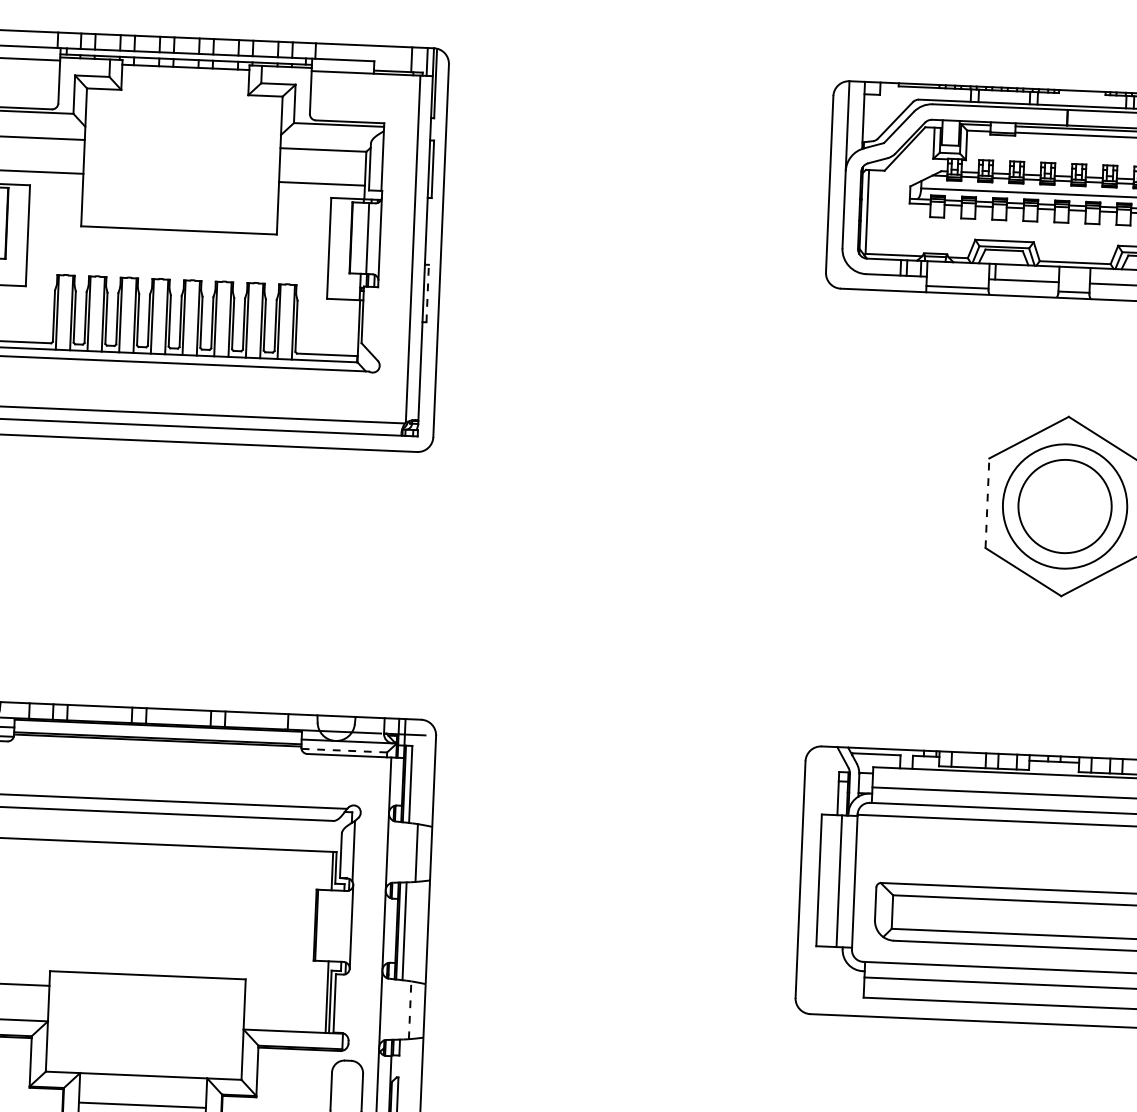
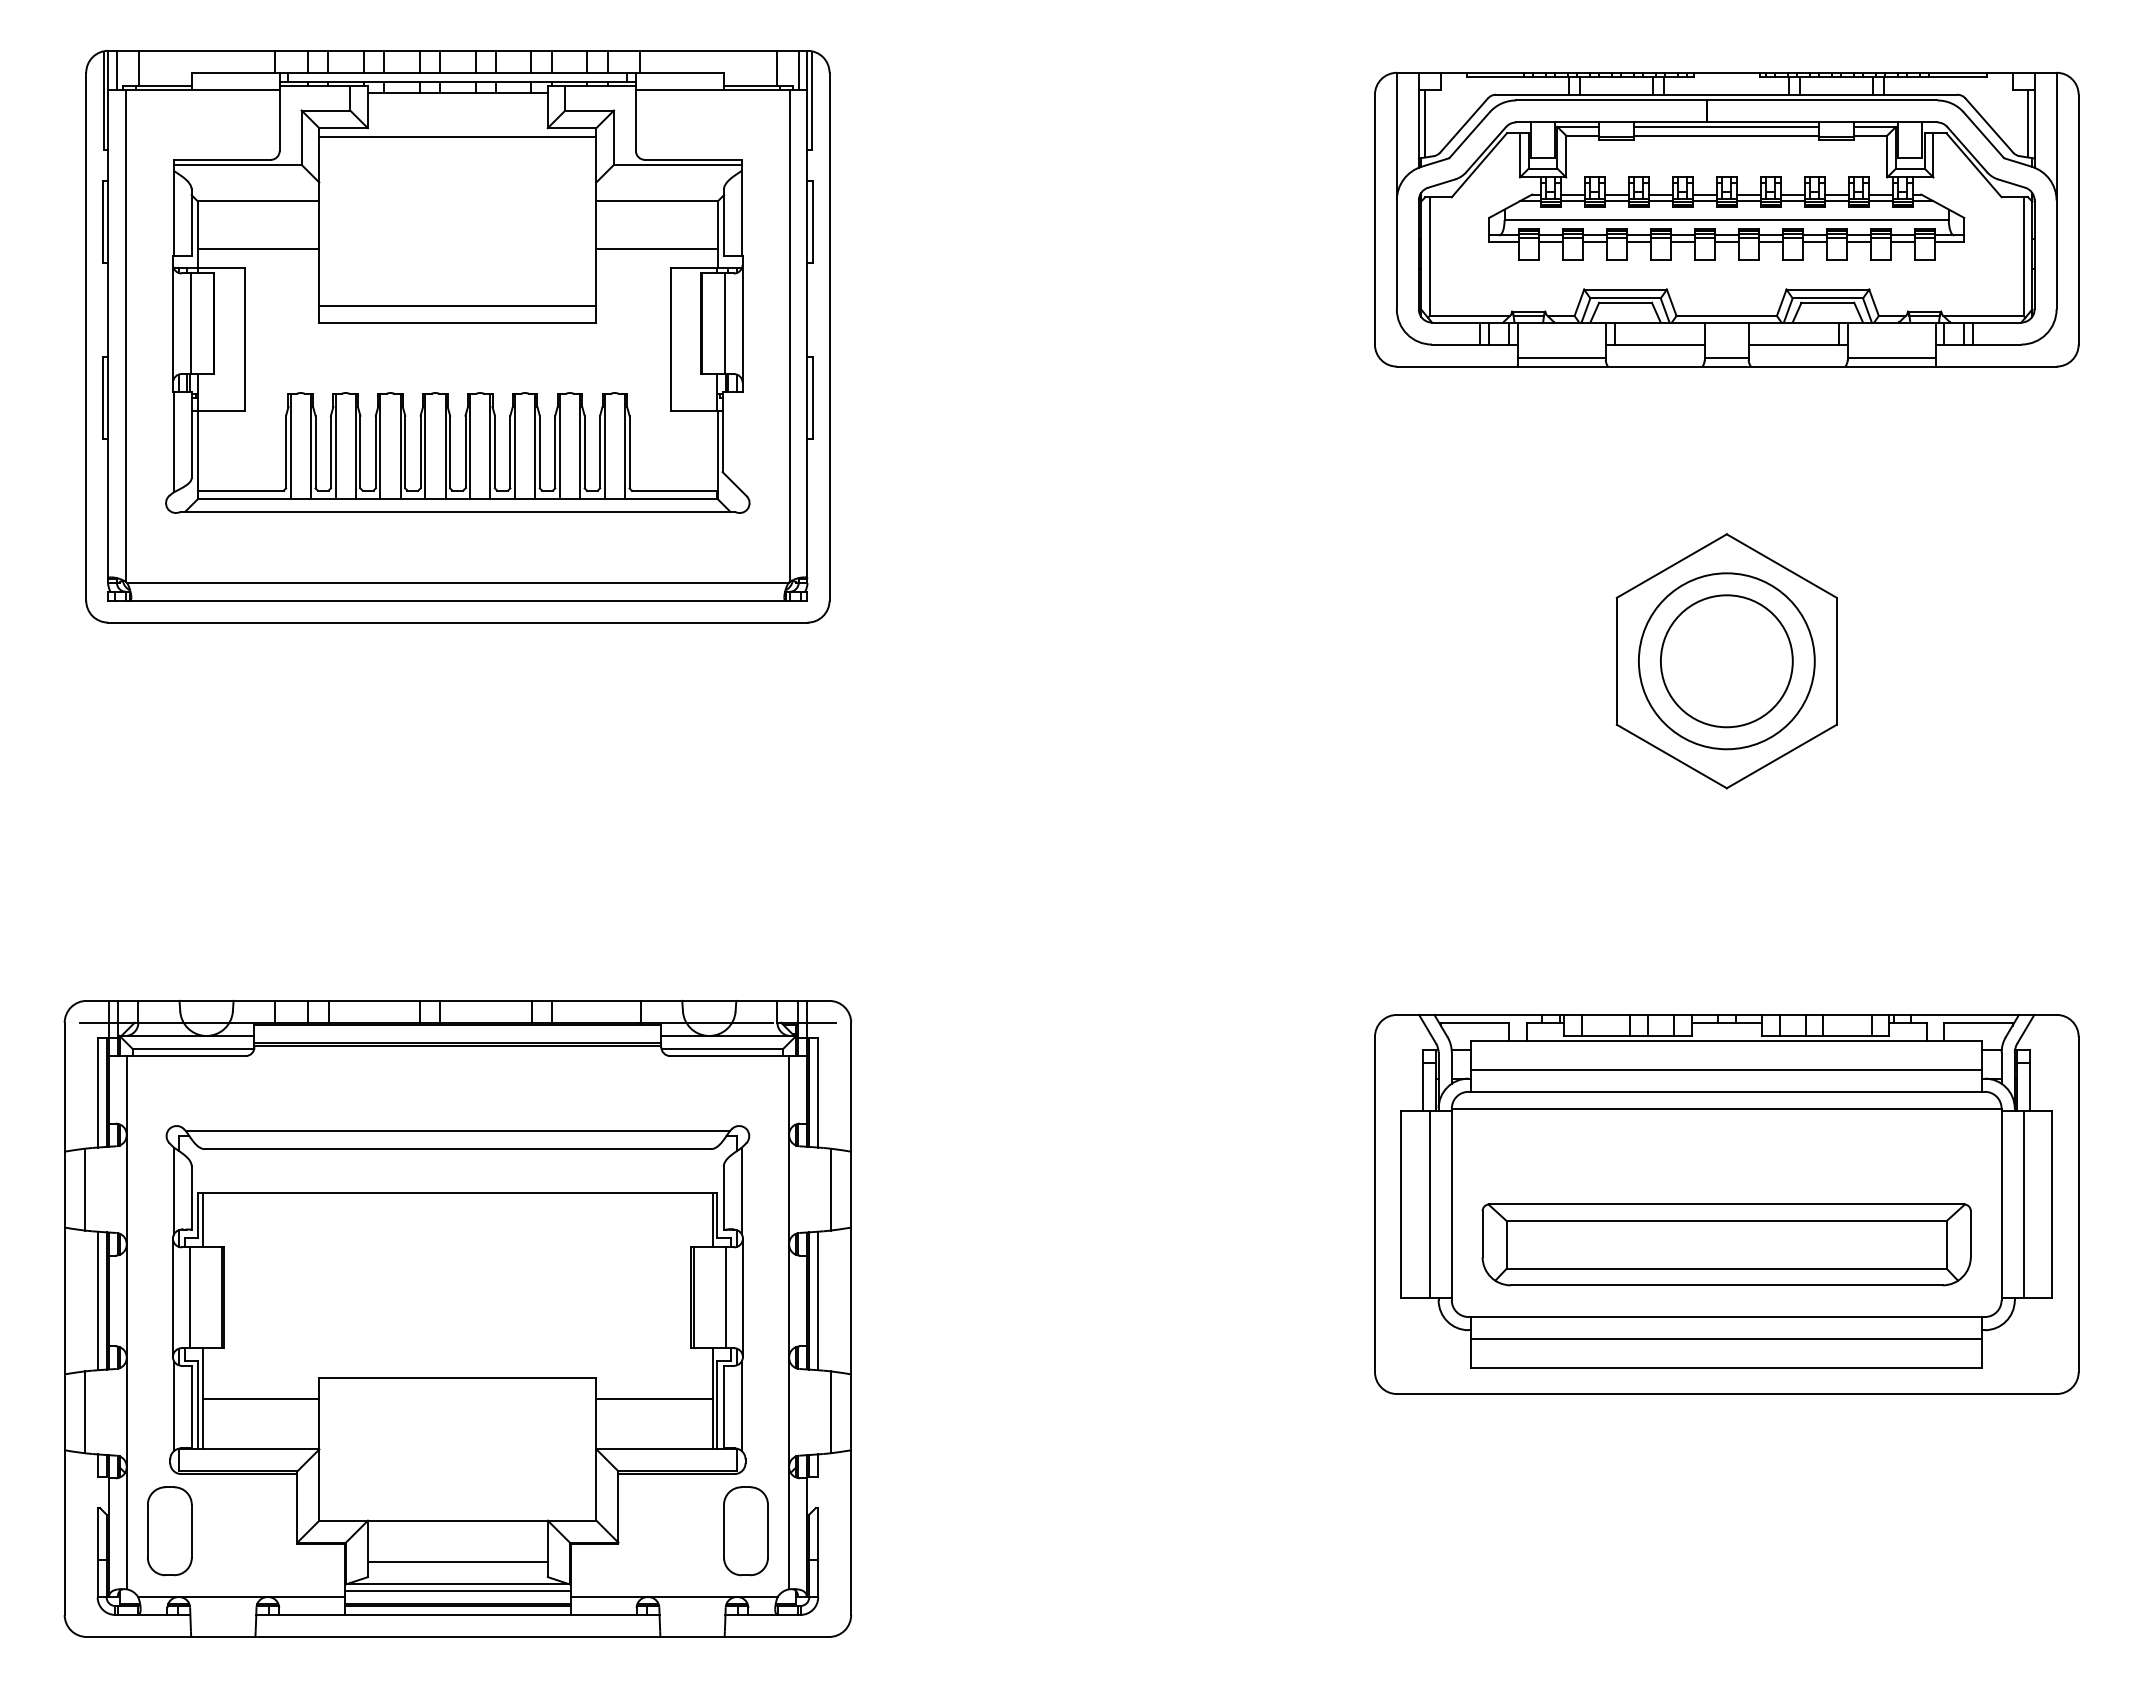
line: (184, 98) -> (457, 136), added
line: (868, 117) -> (1425, 123), added
line: (179, 217) -> (457, 305), added
line: (427, 293) -> (813, 398), dashed -> solid
line: (987, 502) -> (1616, 660), dashed -> solid
line: (344, 750) -> (722, 1049), dashed -> solid
line: (339, 926) -> (725, 1297), added
line: (286, 996) -> (654, 1399), added
line: (347, 1002) -> (741, 1405), added
line: (409, 1010) -> (830, 1412), dashed -> solid

